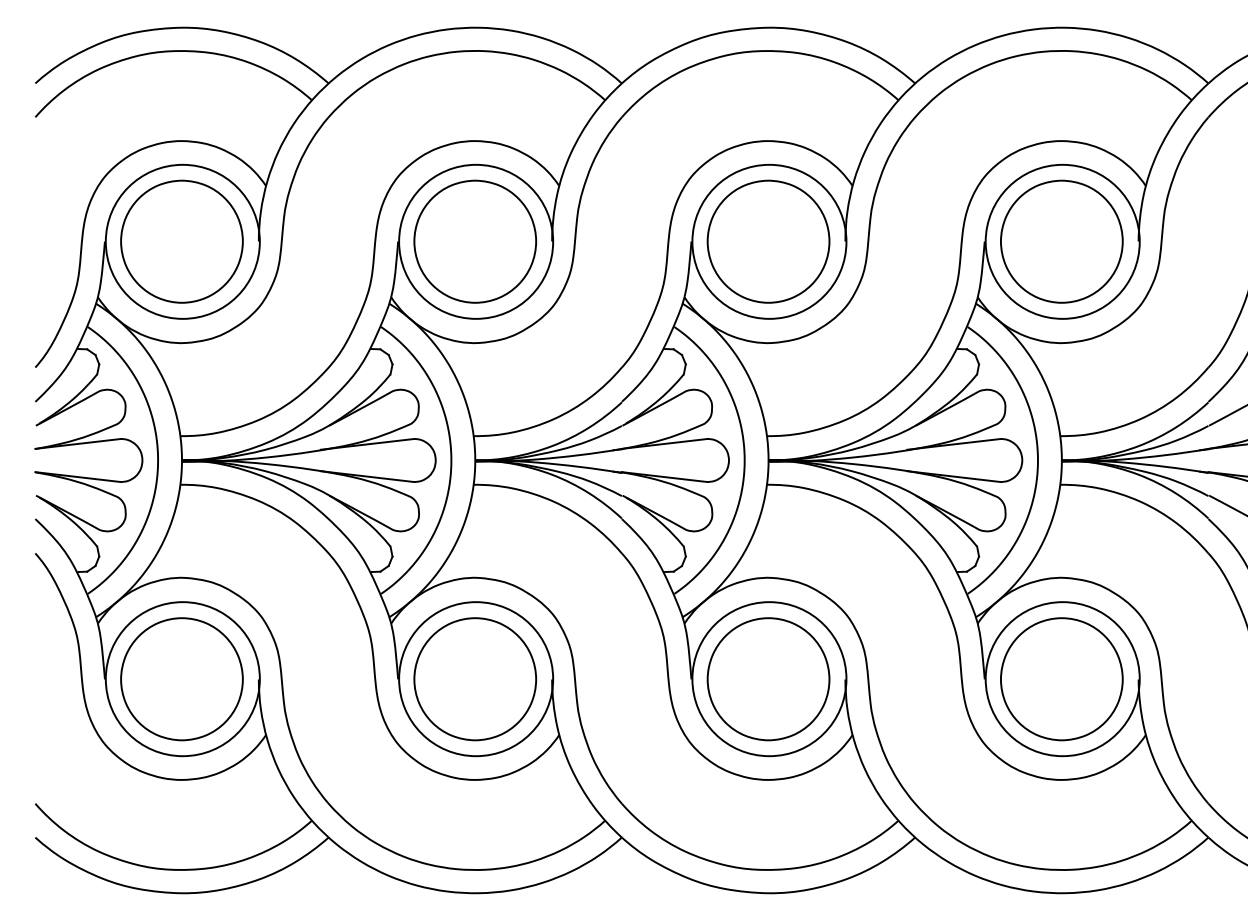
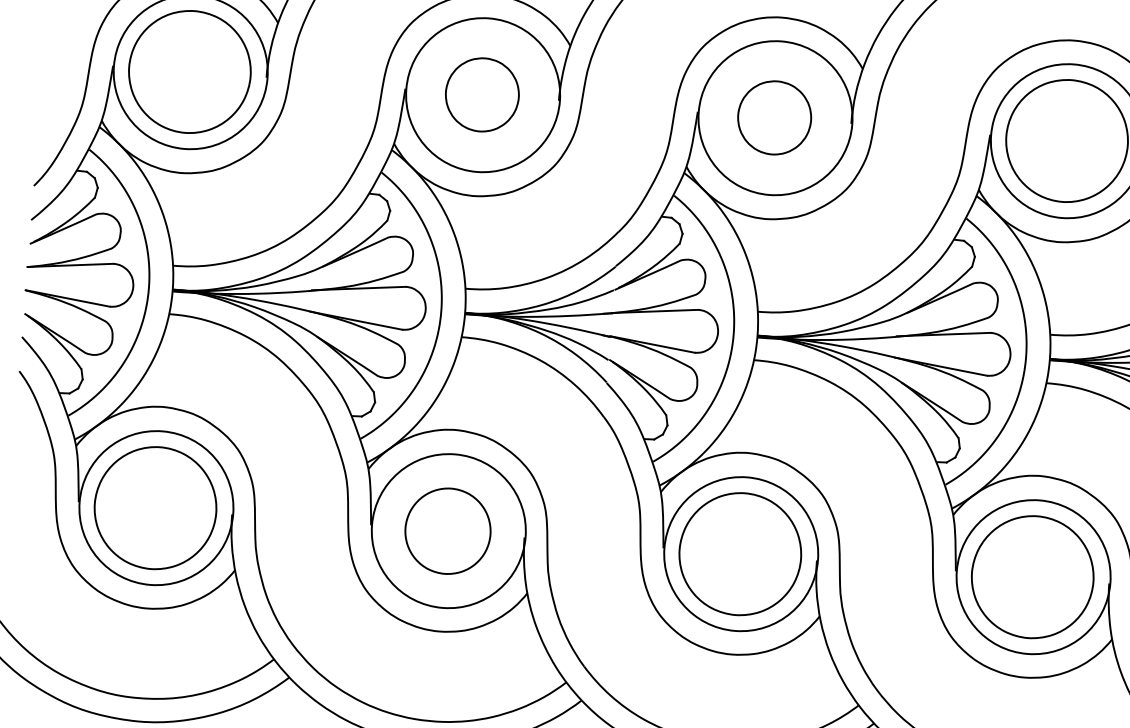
part: (475, 241) -> (482, 94), size x0.6
part: (768, 241) -> (774, 117), size x0.6
part: (475, 679) -> (448, 531), size x0.7

